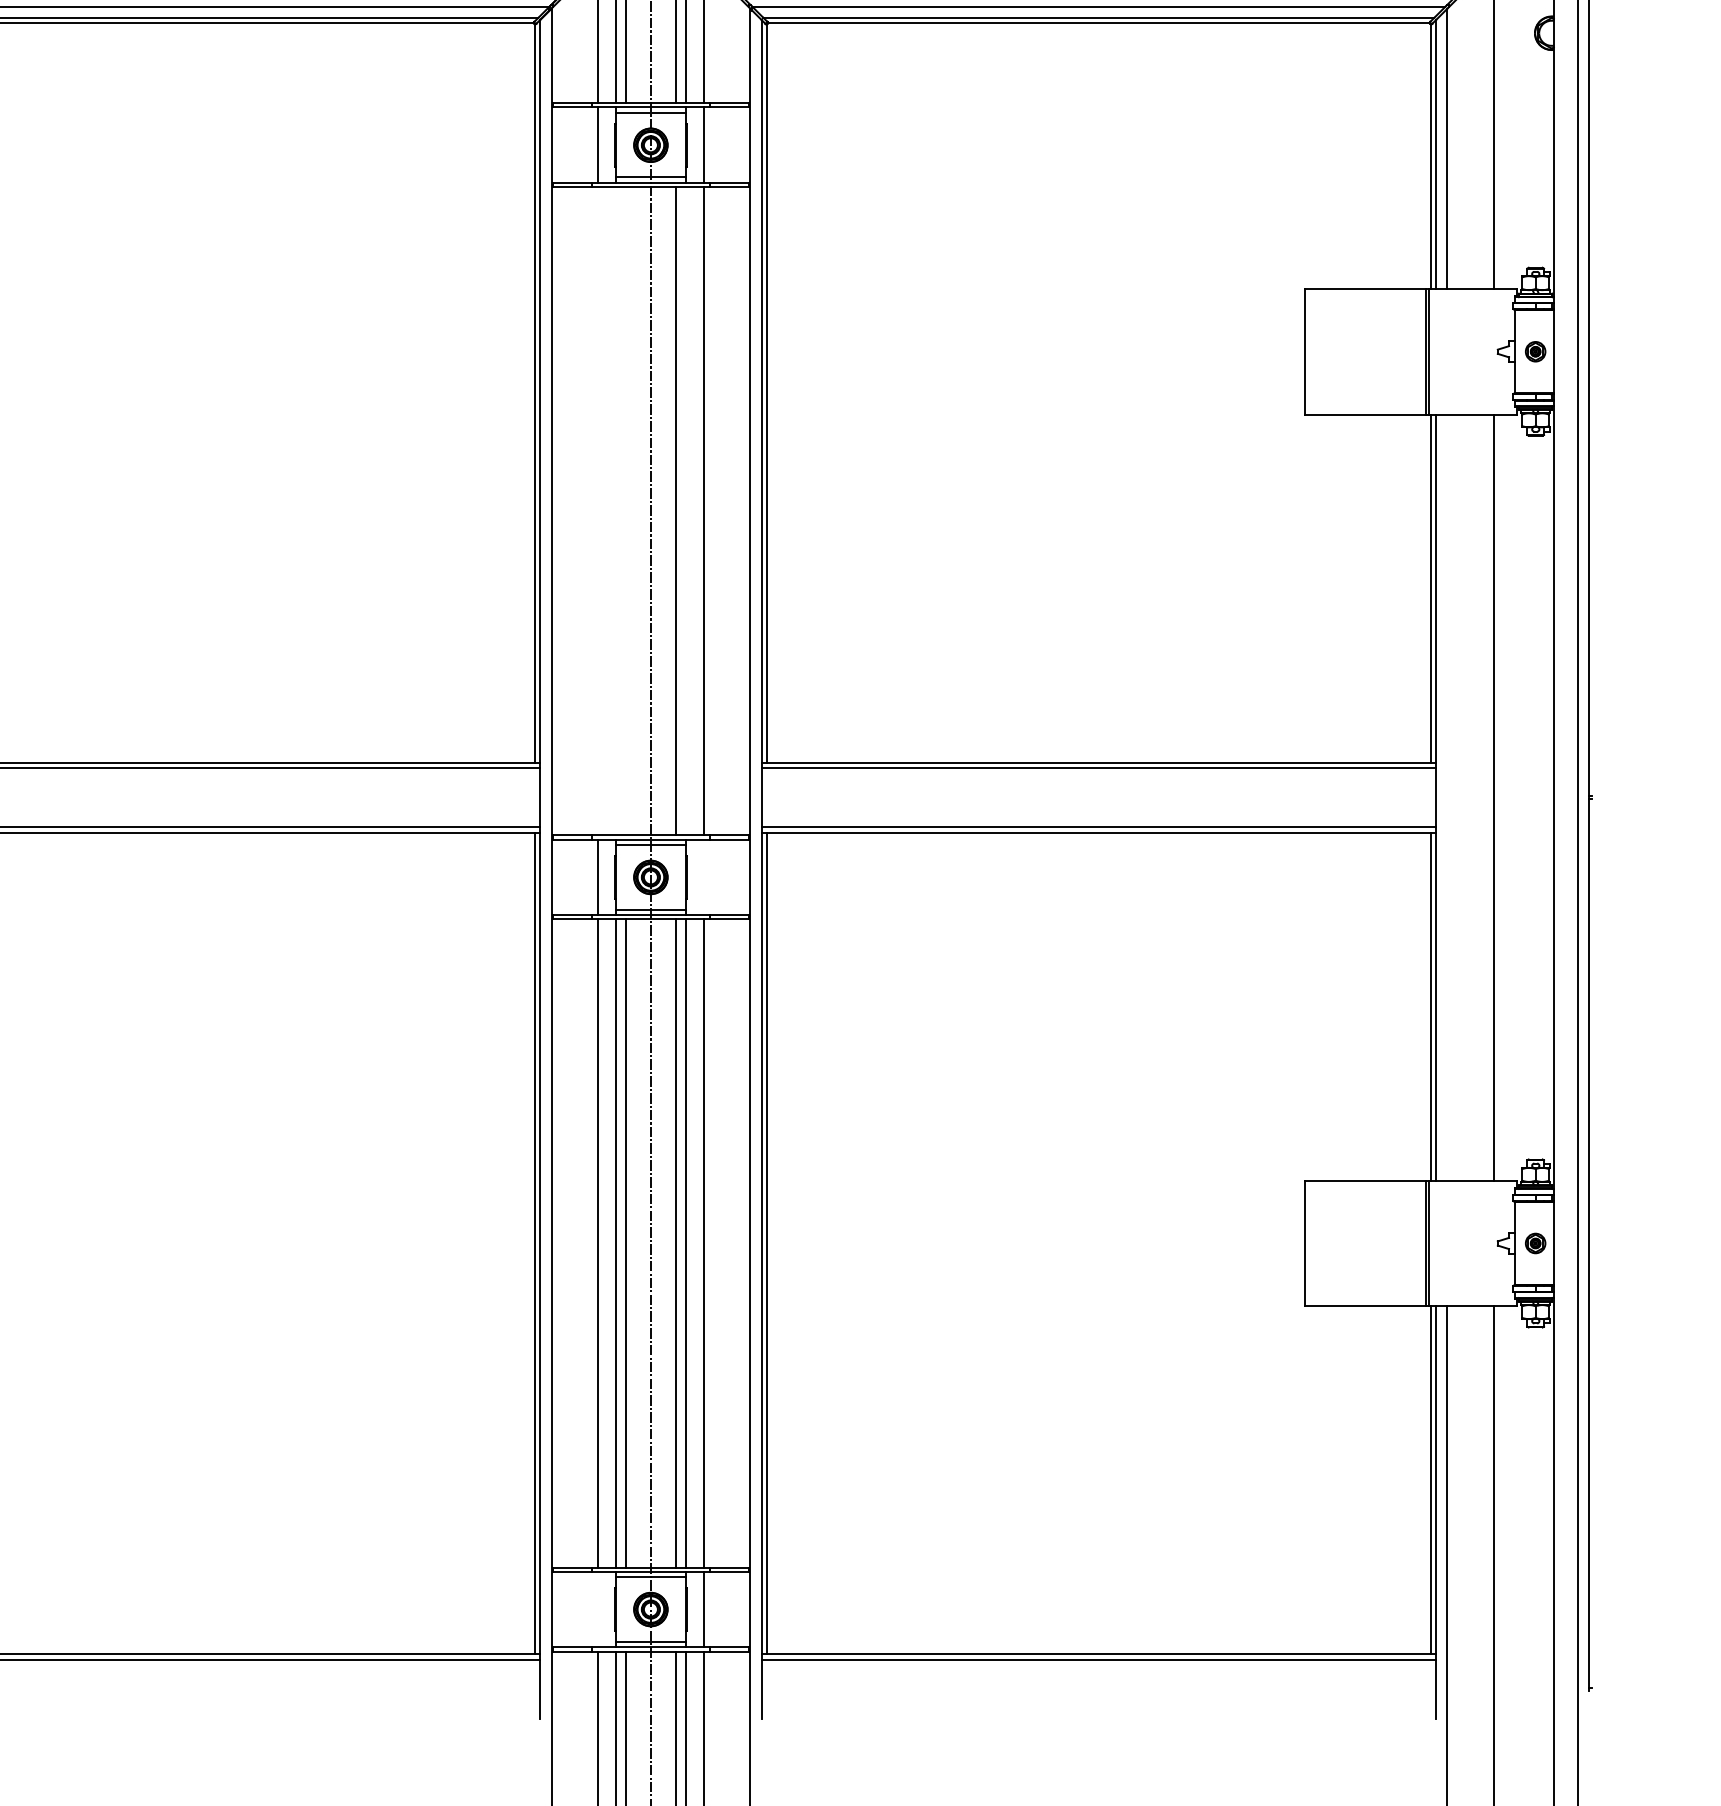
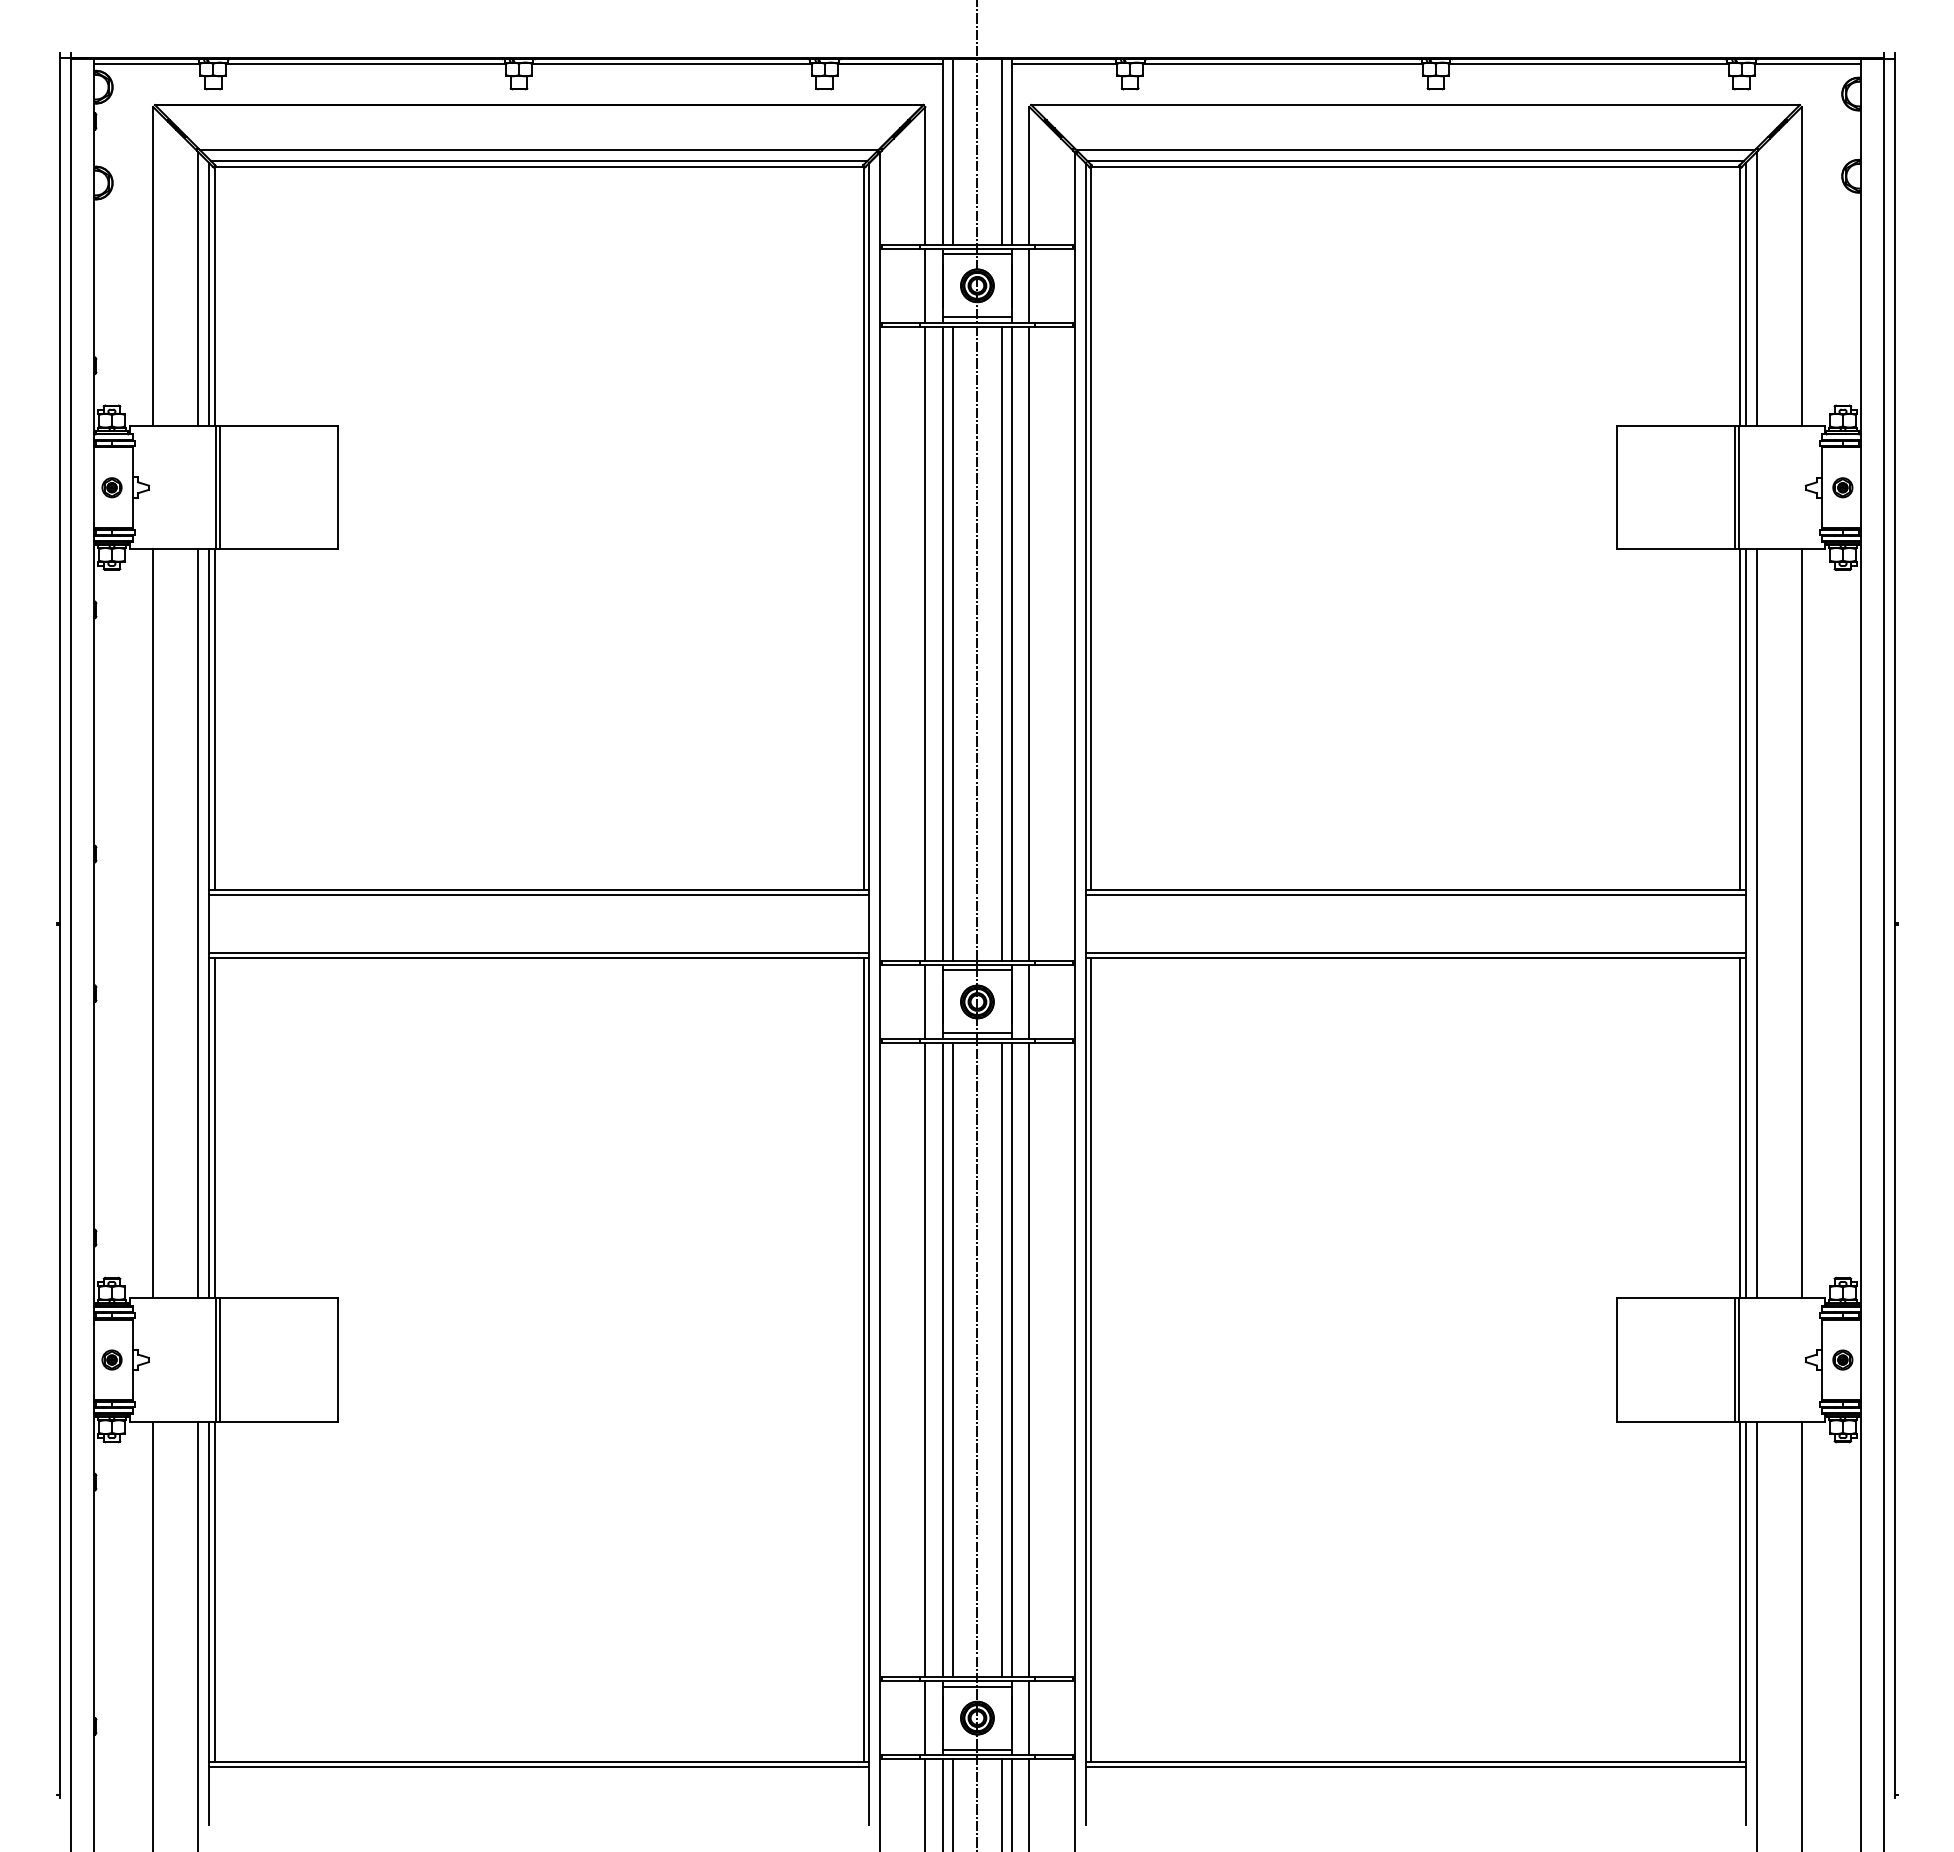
line: (597, 510) -> (925, 643), added
line: (616, 510) -> (943, 643), added
line: (625, 510) -> (952, 643), added
line: (685, 510) -> (1011, 643), added
line: (1447, 797) -> (1756, 923), added
line: (704, 876) -> (1029, 1001), added
line: (597, 1609) -> (925, 1718), added

